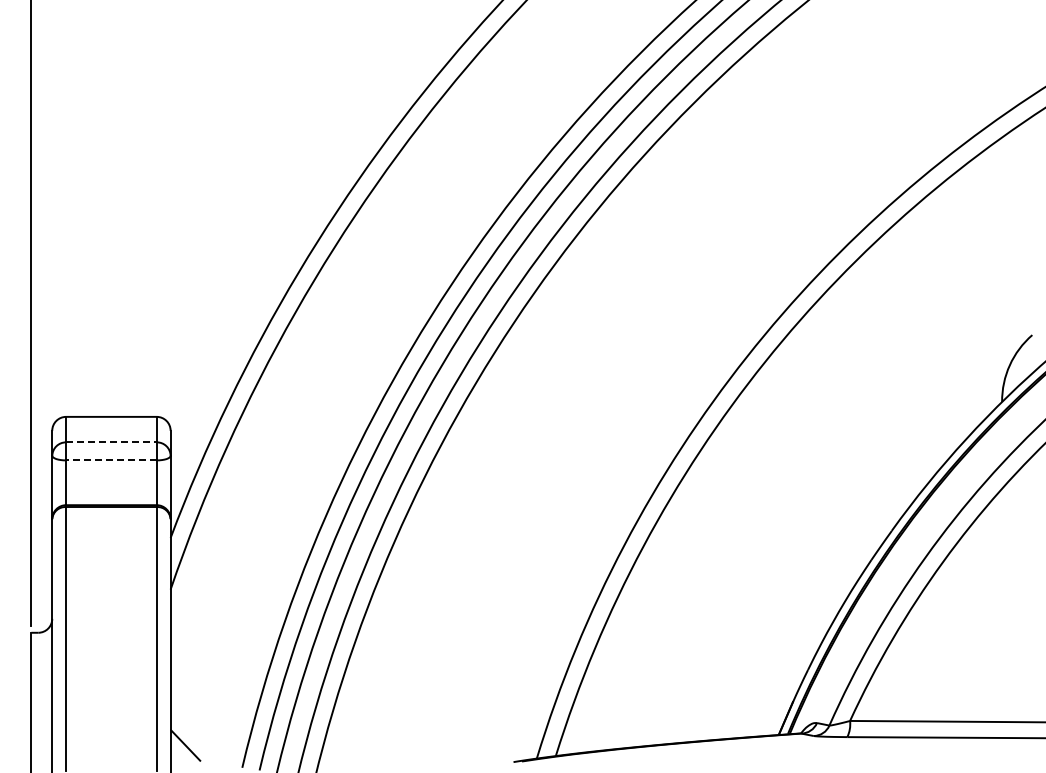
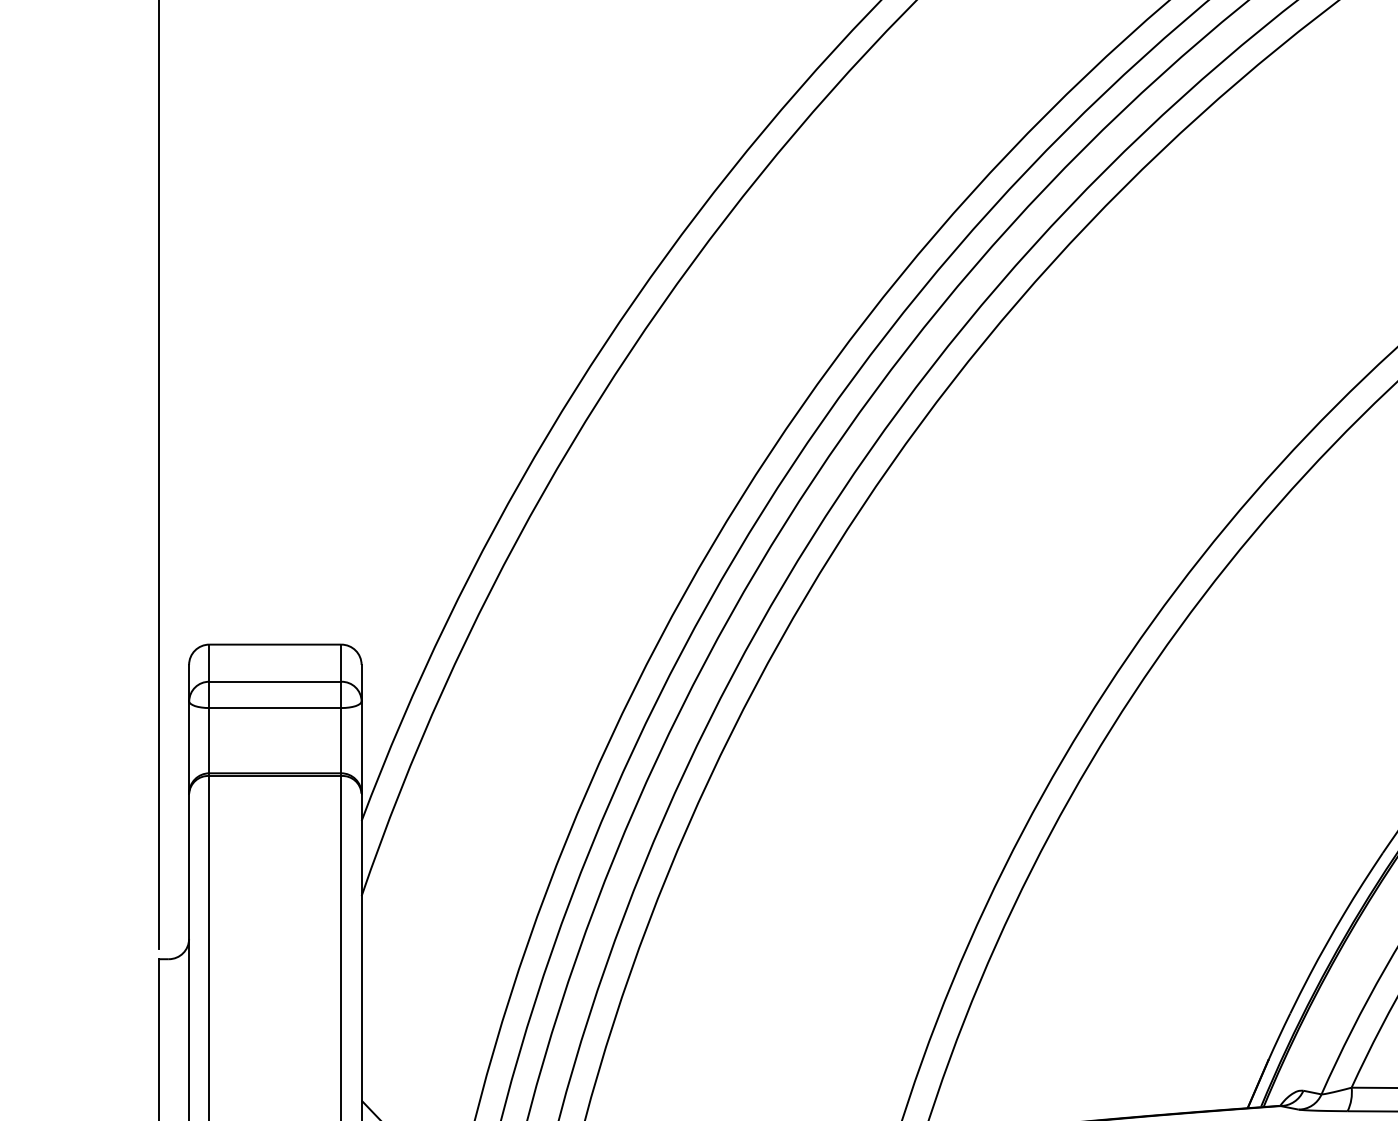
line: (111, 442) -> (275, 681), dashed -> solid
line: (110, 460) -> (273, 708), dashed -> solid

